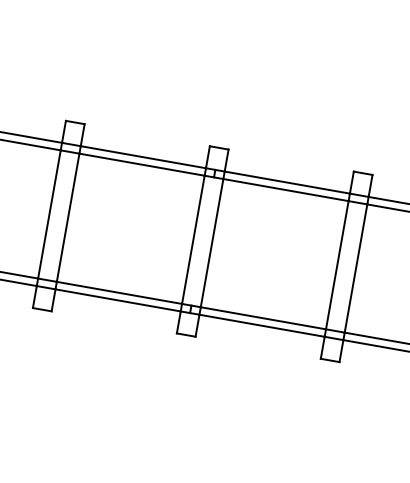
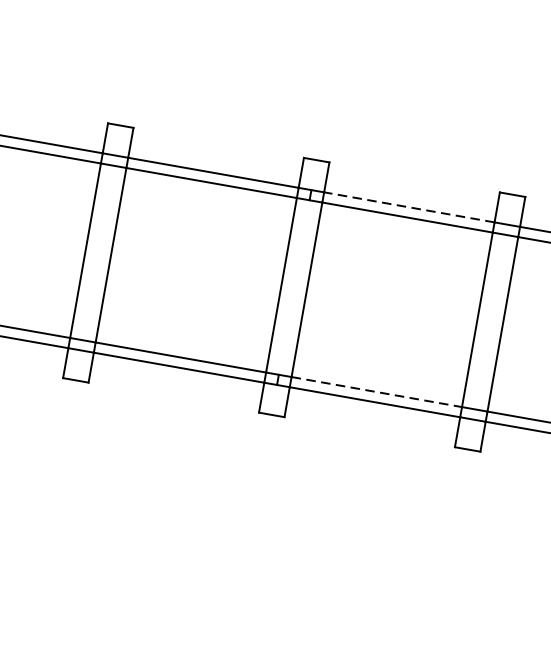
line: (287, 182) -> (409, 207), solid -> dashed
line: (263, 318) -> (376, 392), solid -> dashed

